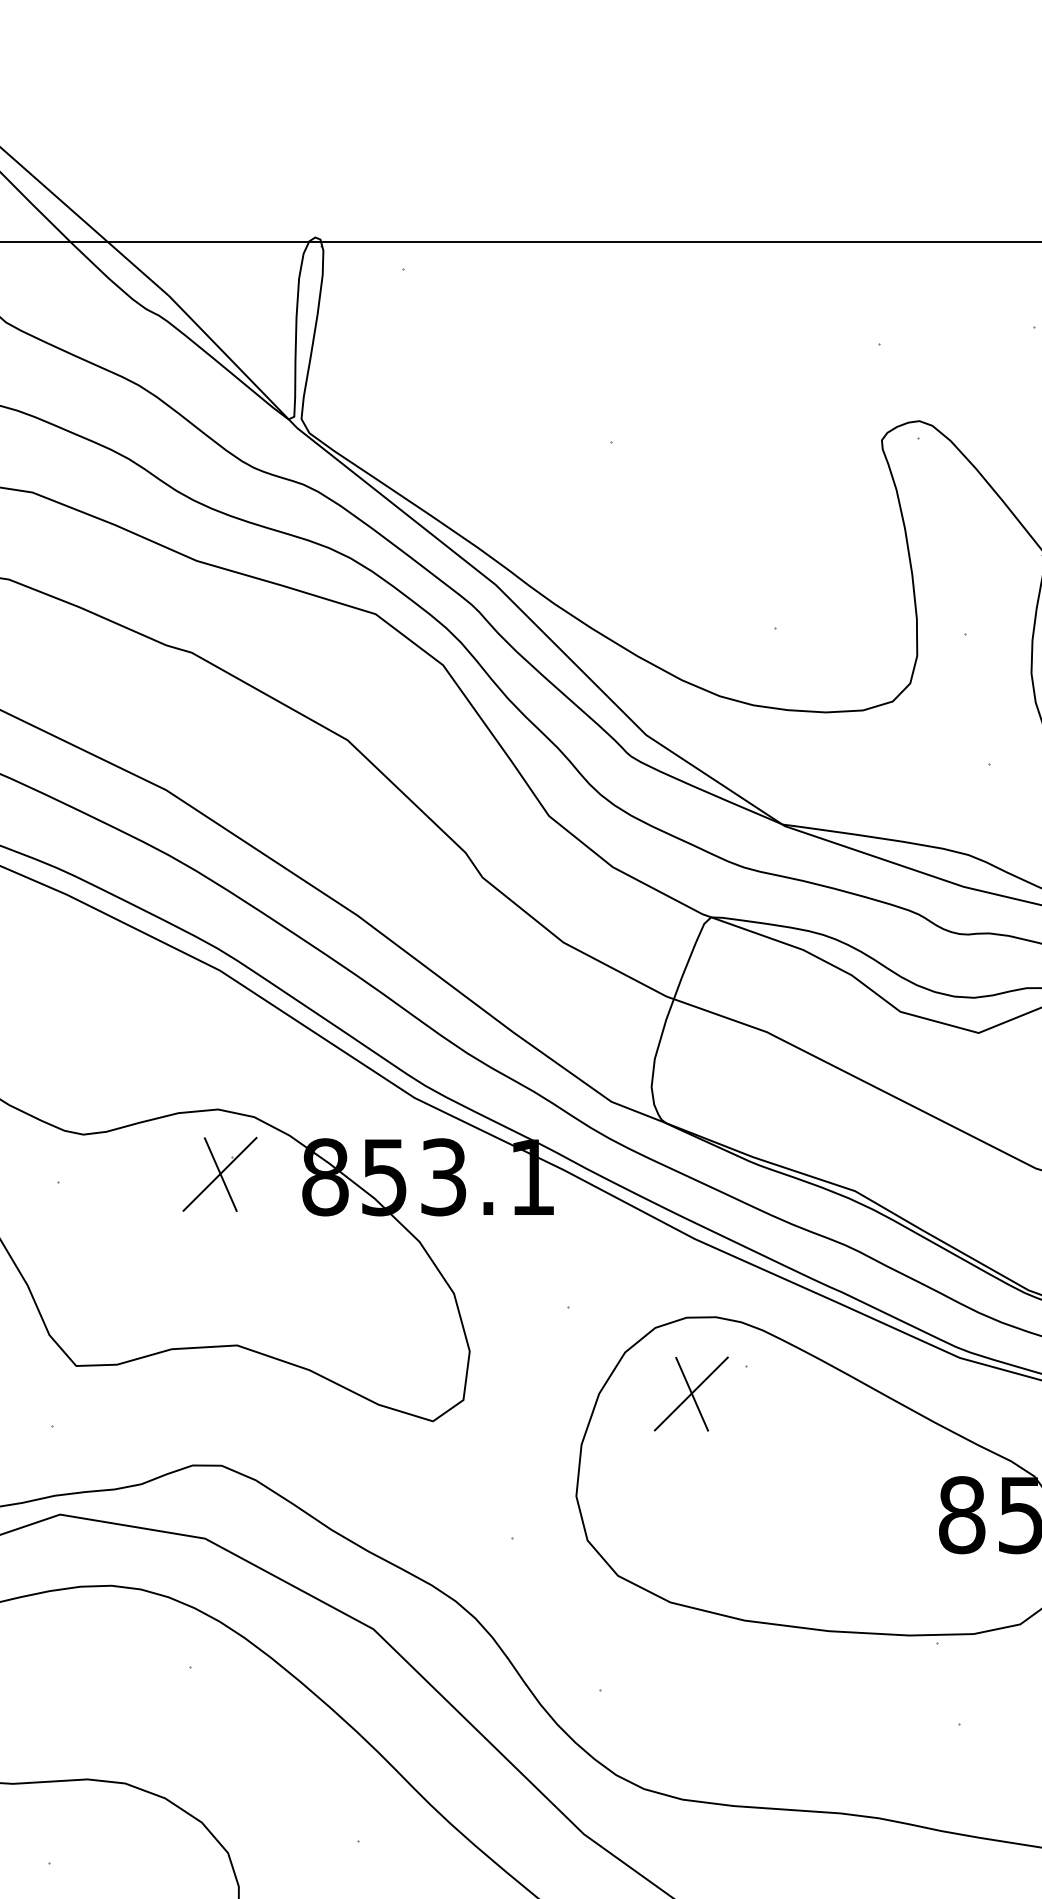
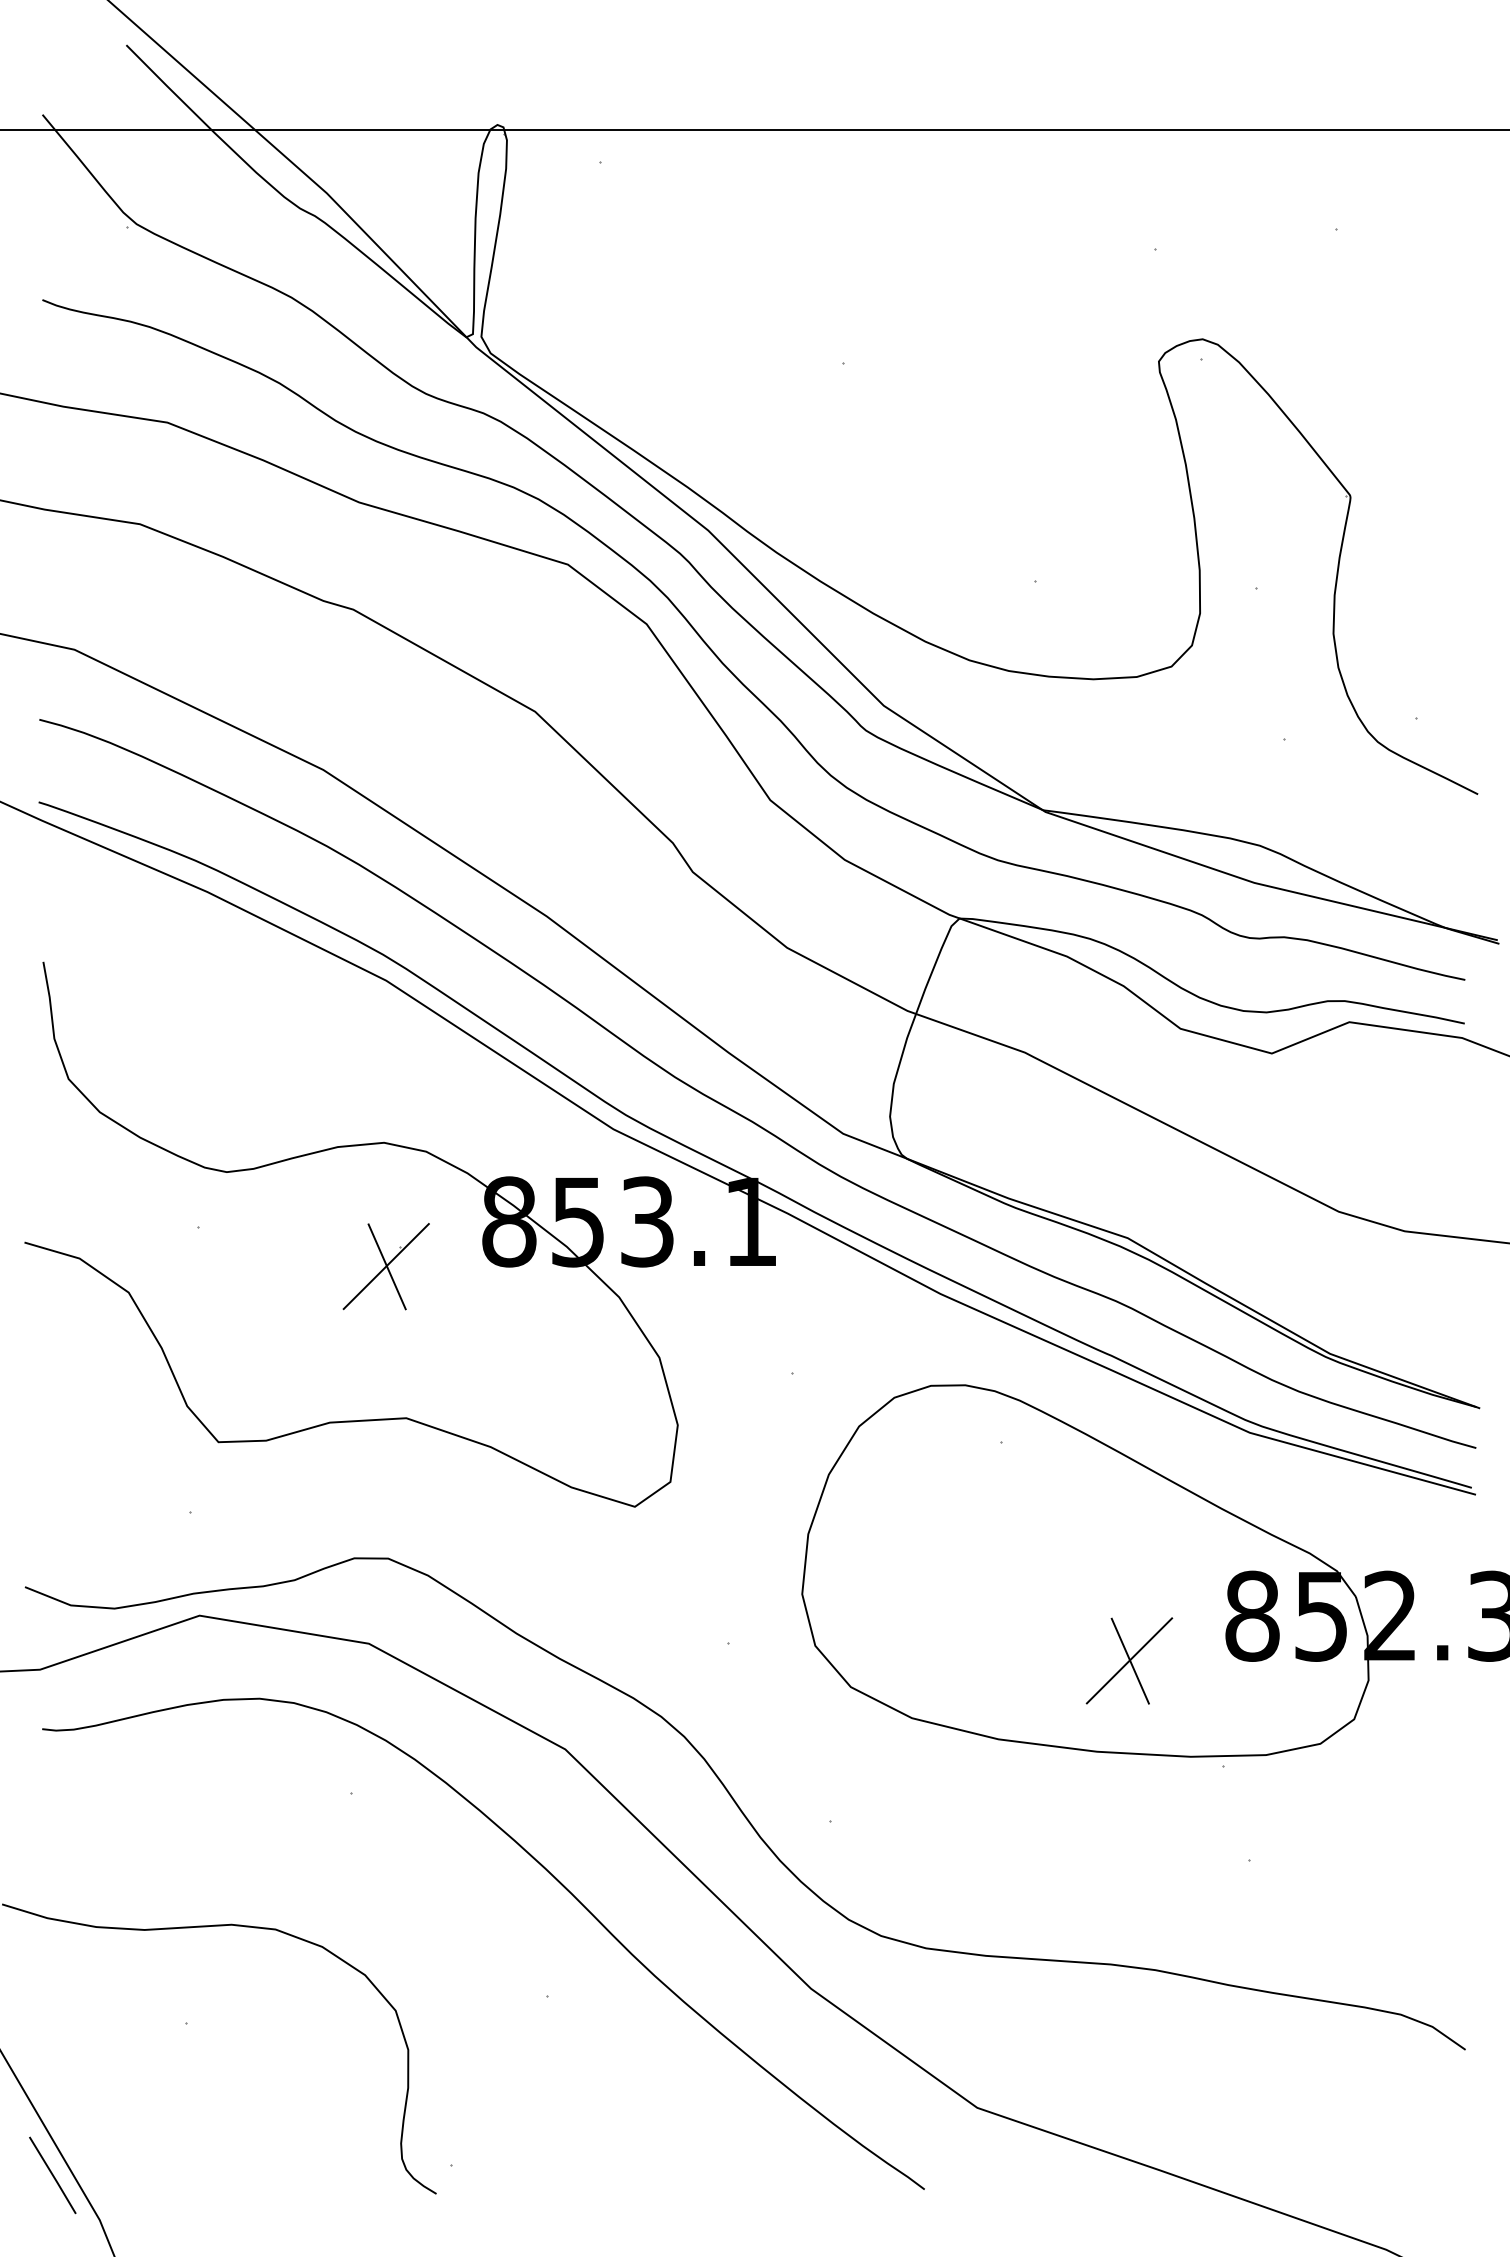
part: (219, 1174) -> (385, 1266), moved
part: (691, 1393) -> (1129, 1660), moved

